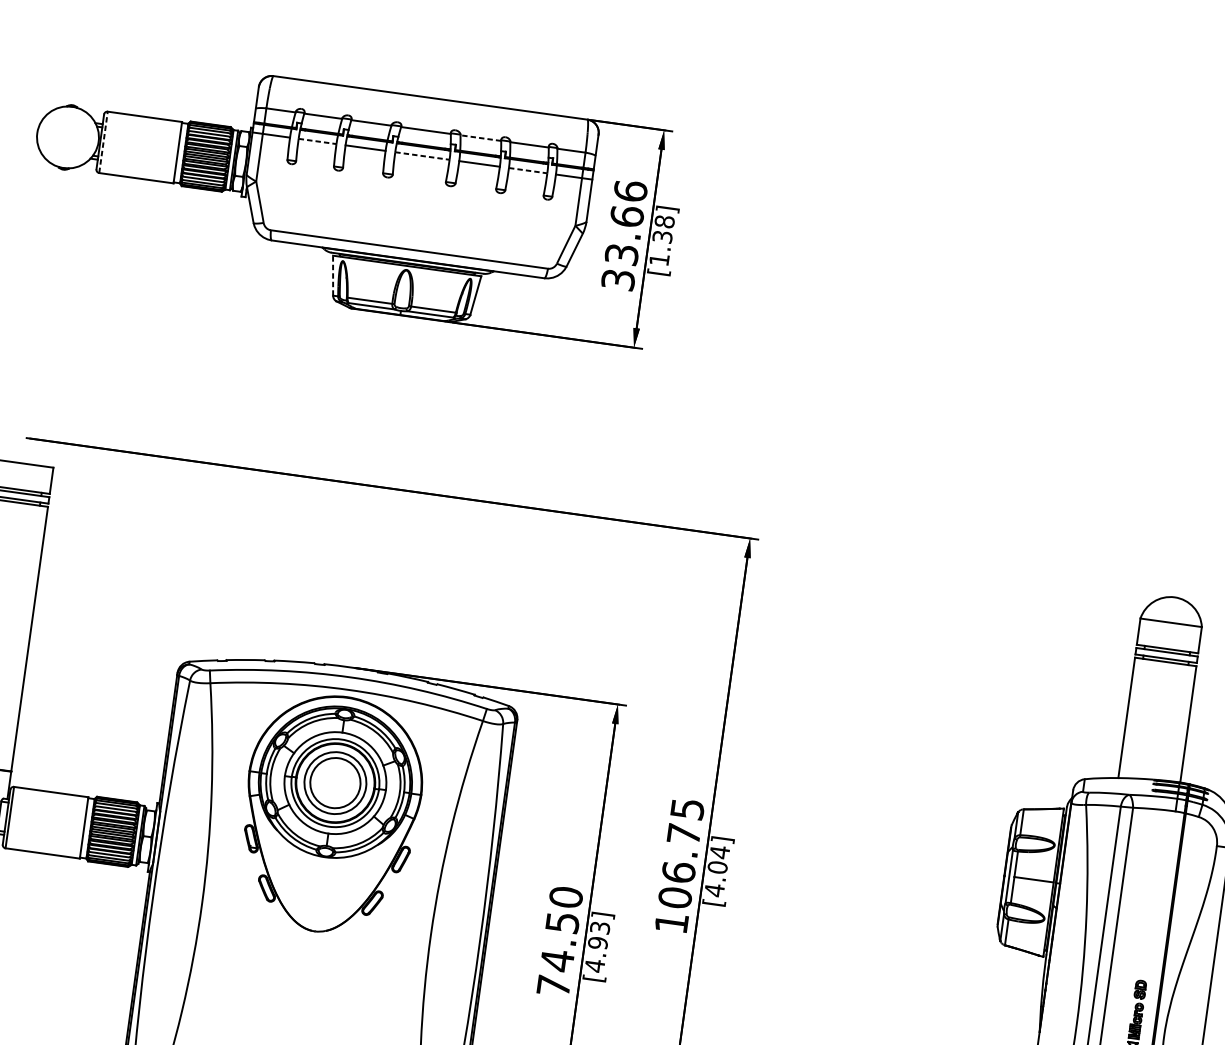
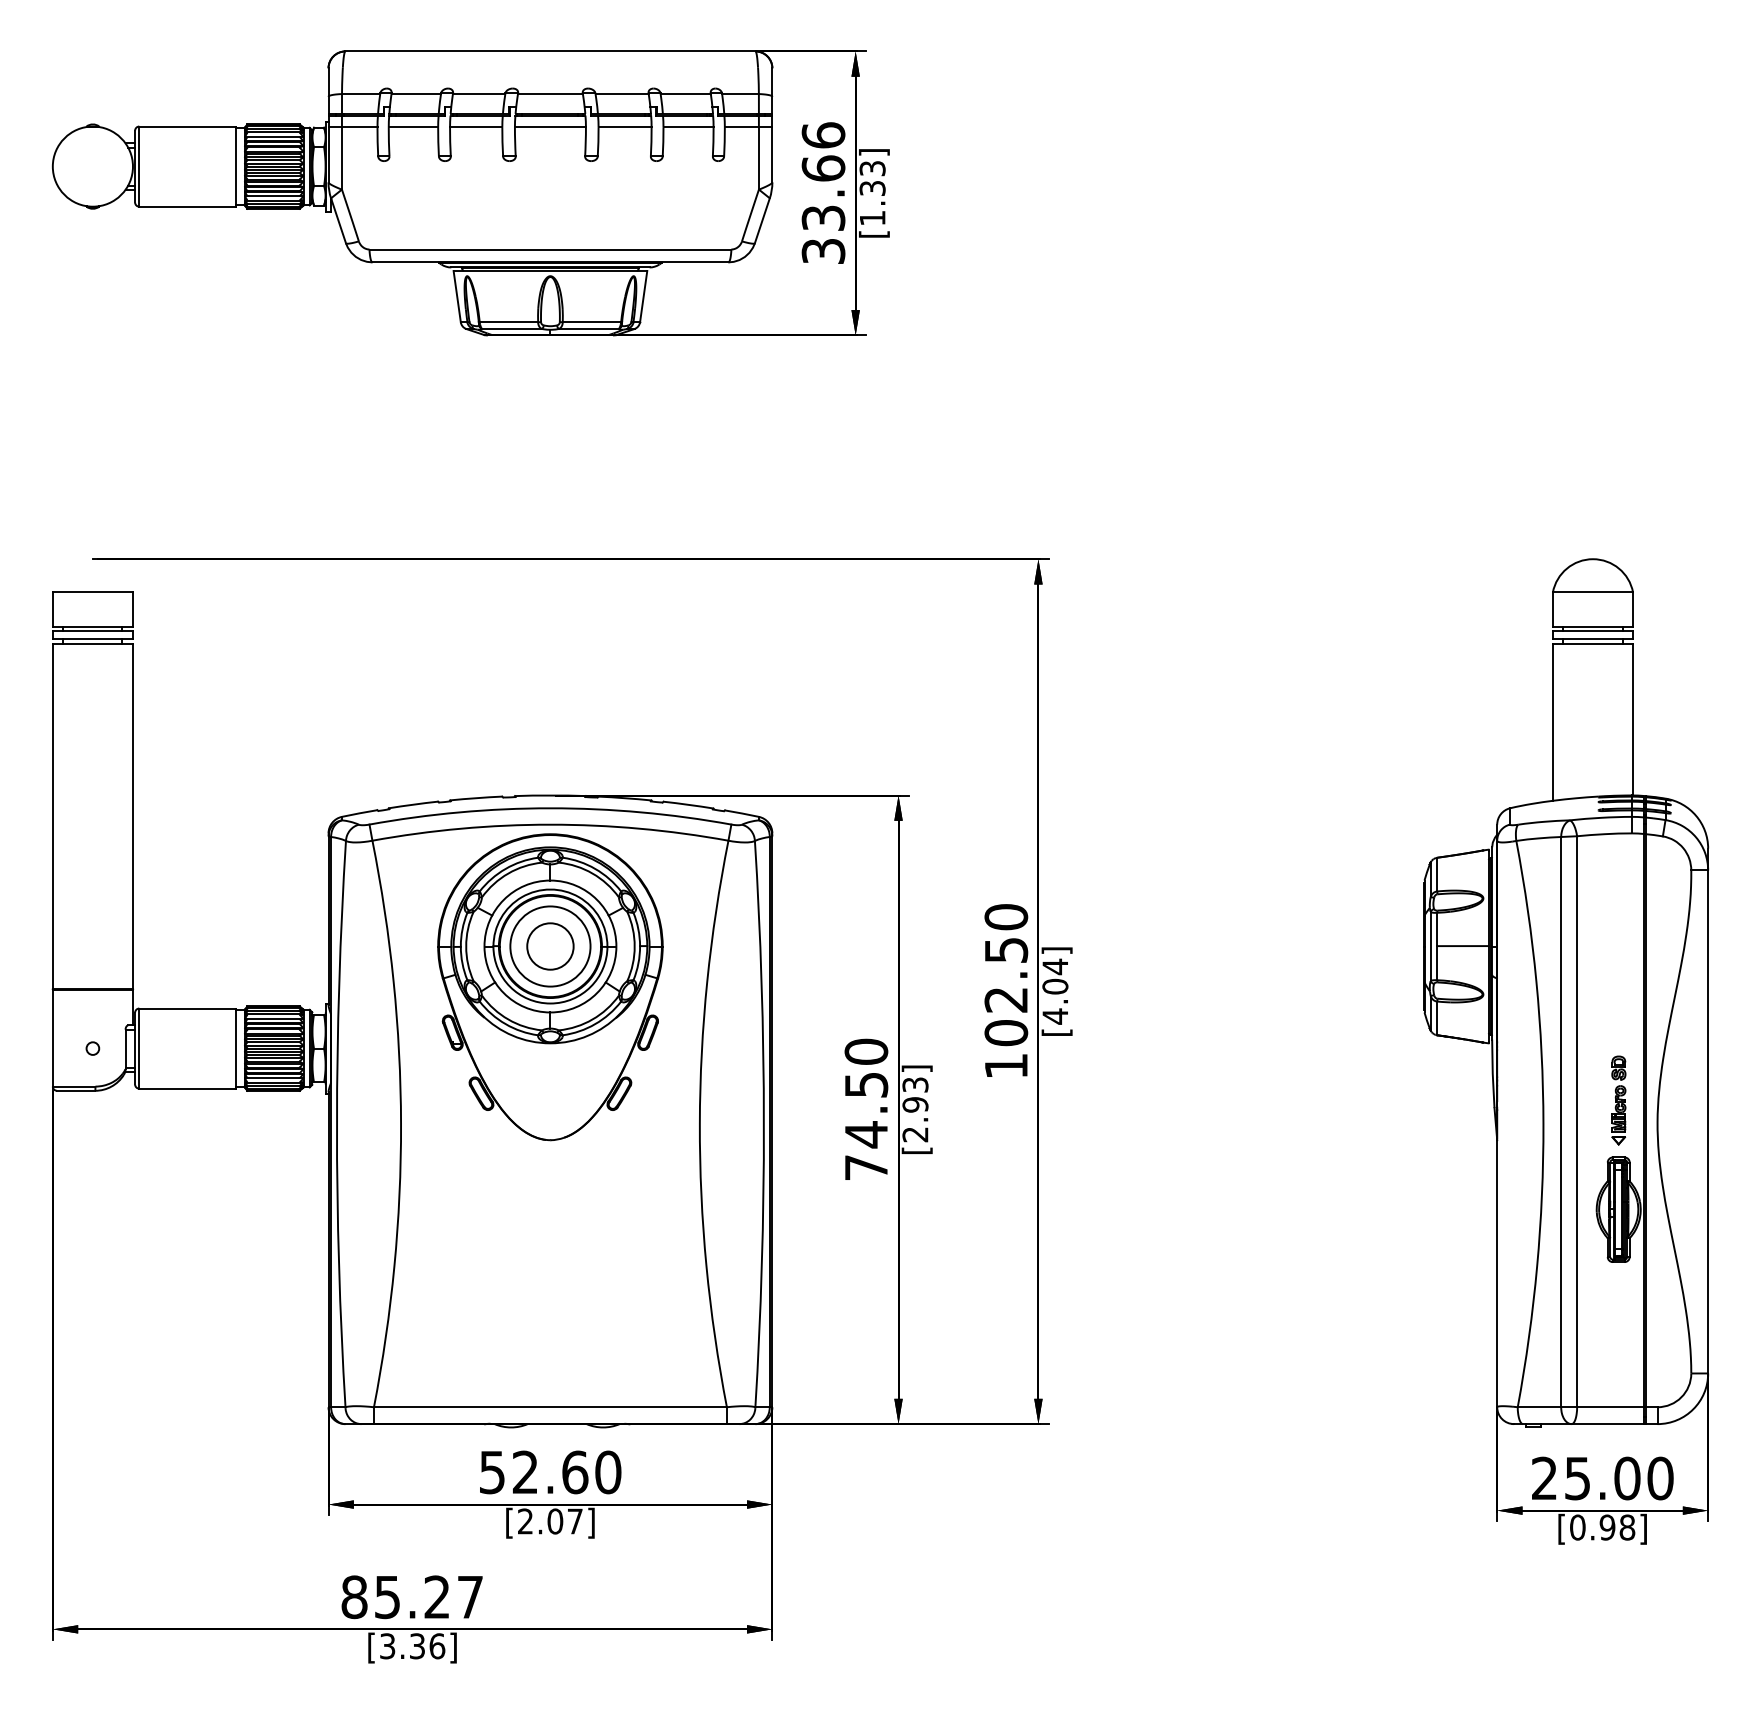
line: (481, 138) -> (622, 94), dashed -> solid
line: (317, 141) -> (413, 127), dashed -> solid
line: (103, 142) -> (139, 166), dashed -> solid
line: (422, 156) -> (550, 127), dashed -> solid
line: (528, 170) -> (689, 127), dashed -> solid
text: (664, 221) -> (872, 168), [1.38] -> [1.33]
line: (333, 275) -> (457, 296), dashed -> solid
circle: (335, 783) -> (550, 946), size x0.71
text: (683, 840) -> (1006, 958), 106.75 -> 102.50
text: (594, 965) -> (915, 1134), [4.93] -> [2.93]

